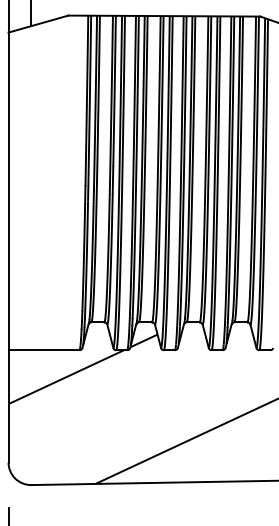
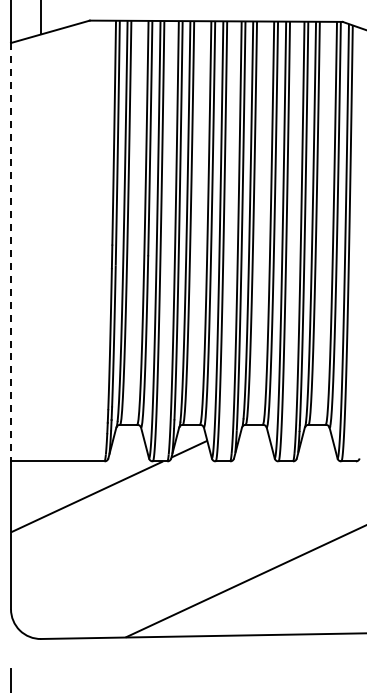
line: (8, 191) -> (11, 252), solid -> dashed

